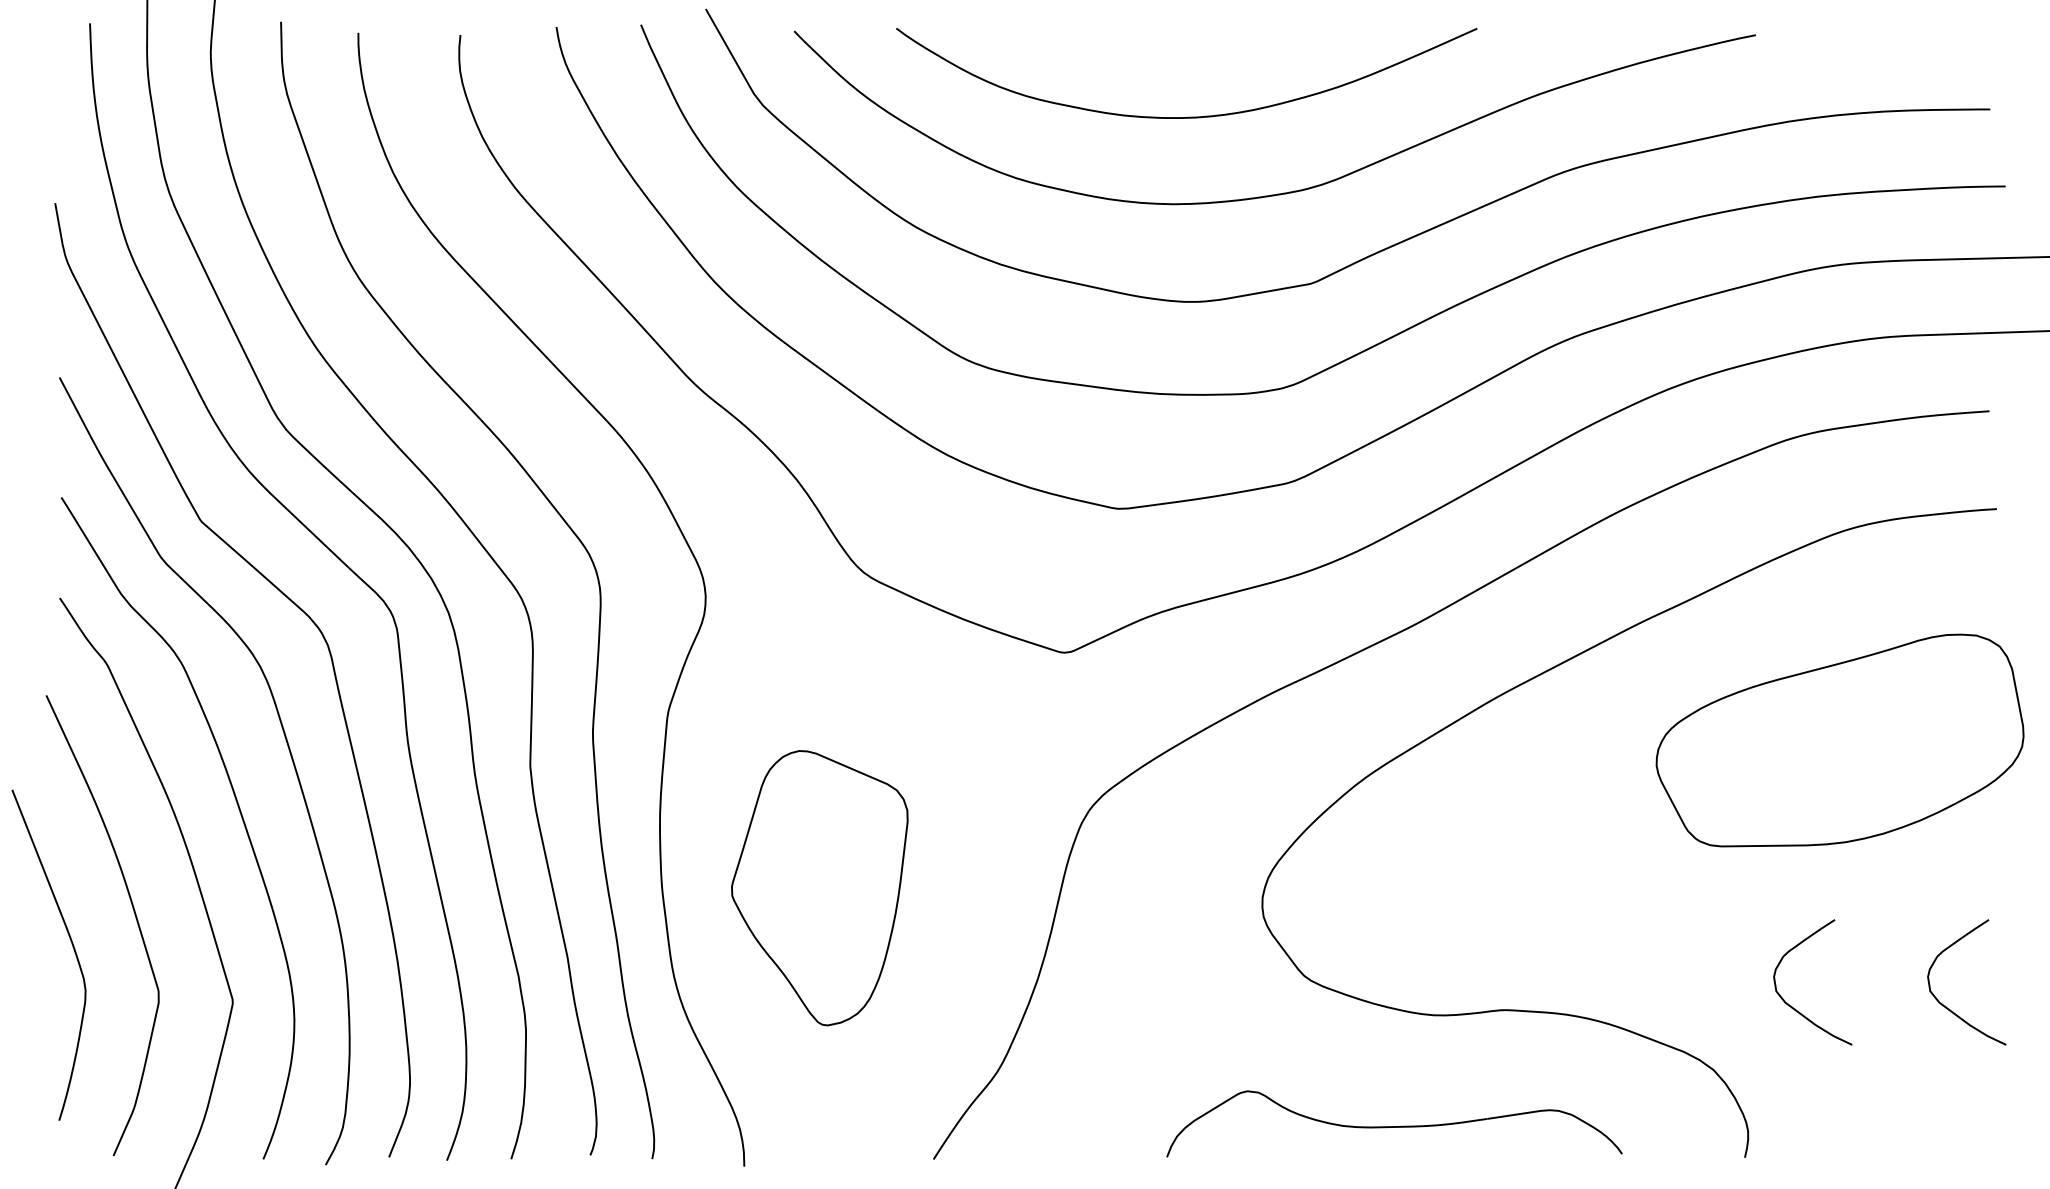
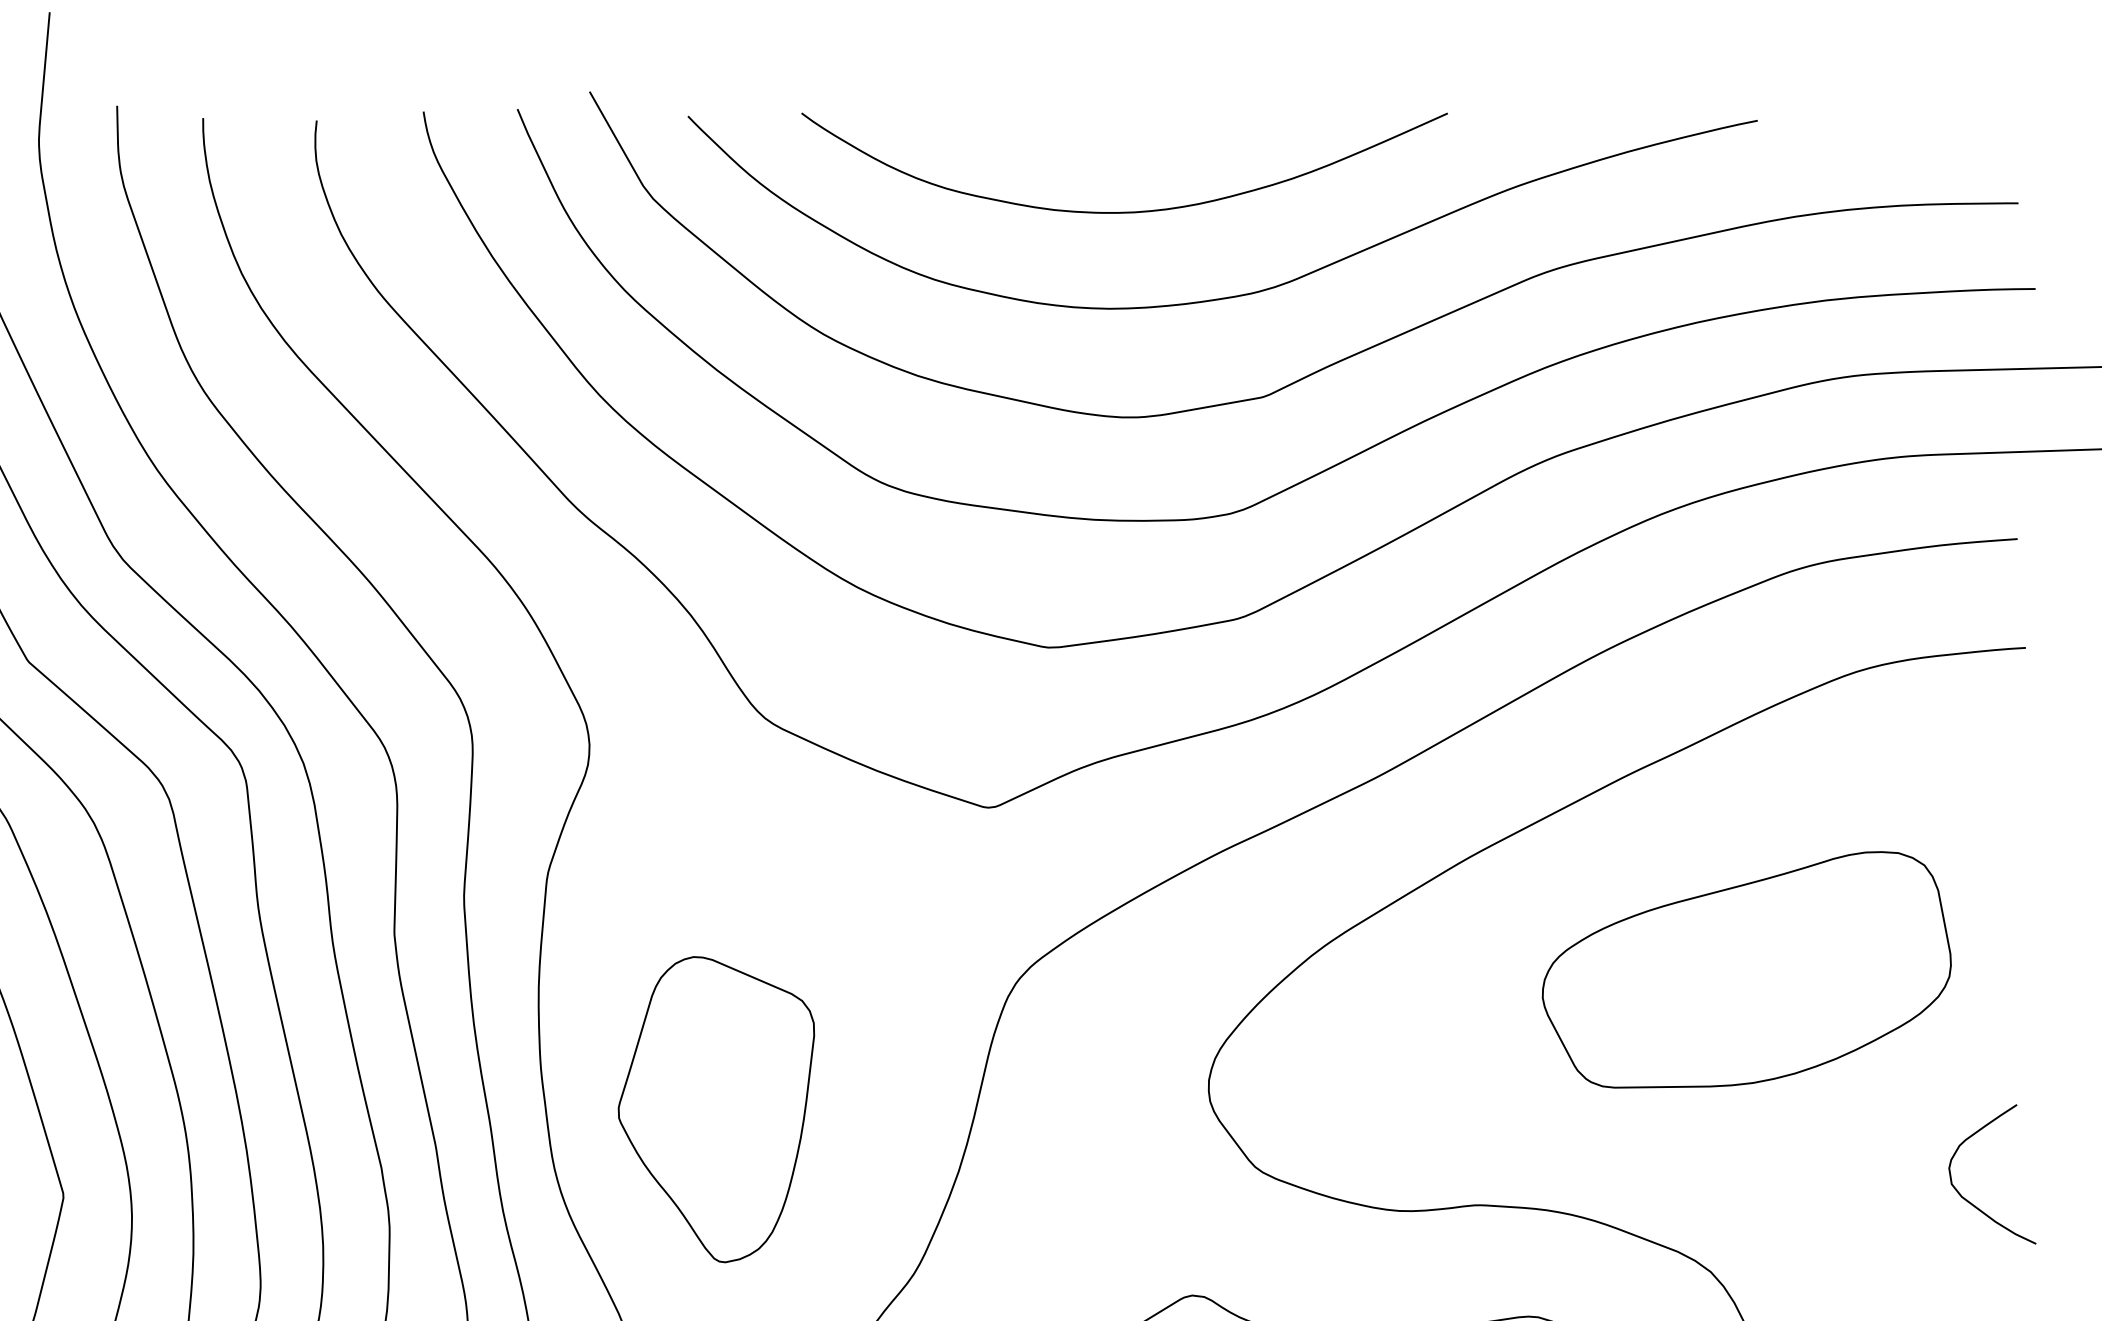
part: (1839, 740) -> (1746, 969), moved
part: (819, 888) -> (716, 1109), moved
curve: (1795, 1008) -> (1801, 1203), removed

